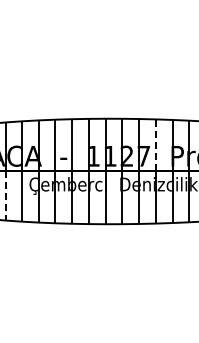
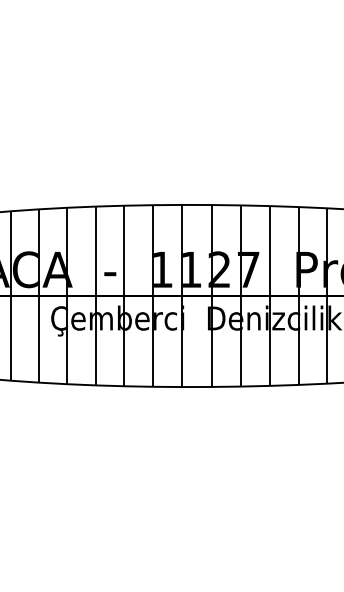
line: (156, 144) -> (270, 249), dashed -> solid
line: (6, 196) -> (11, 339), dashed -> solid

